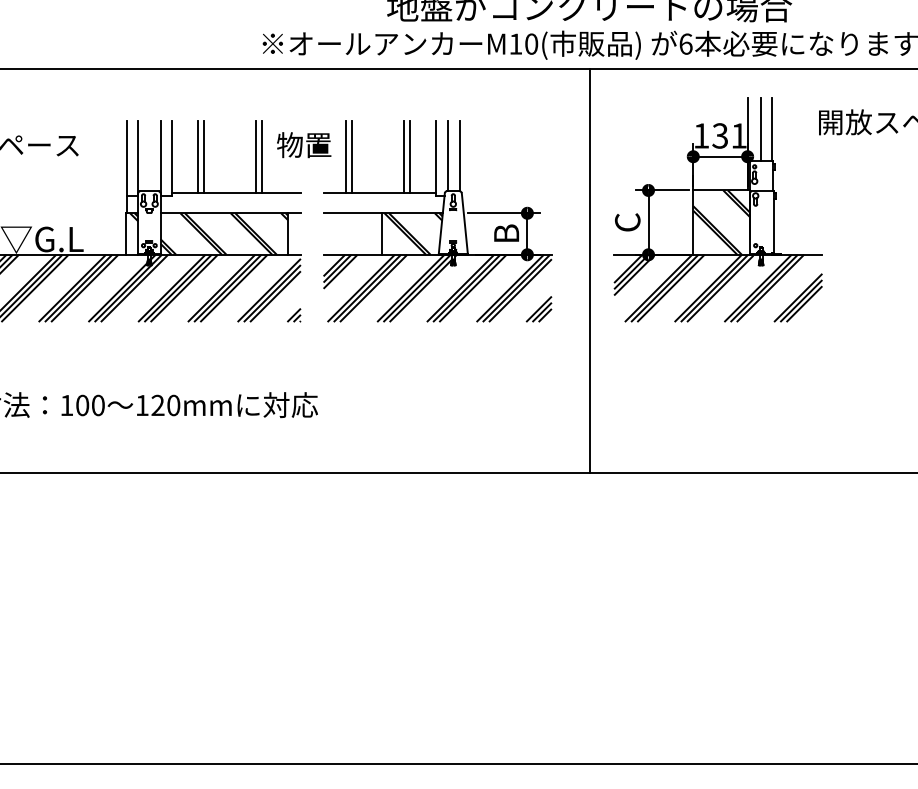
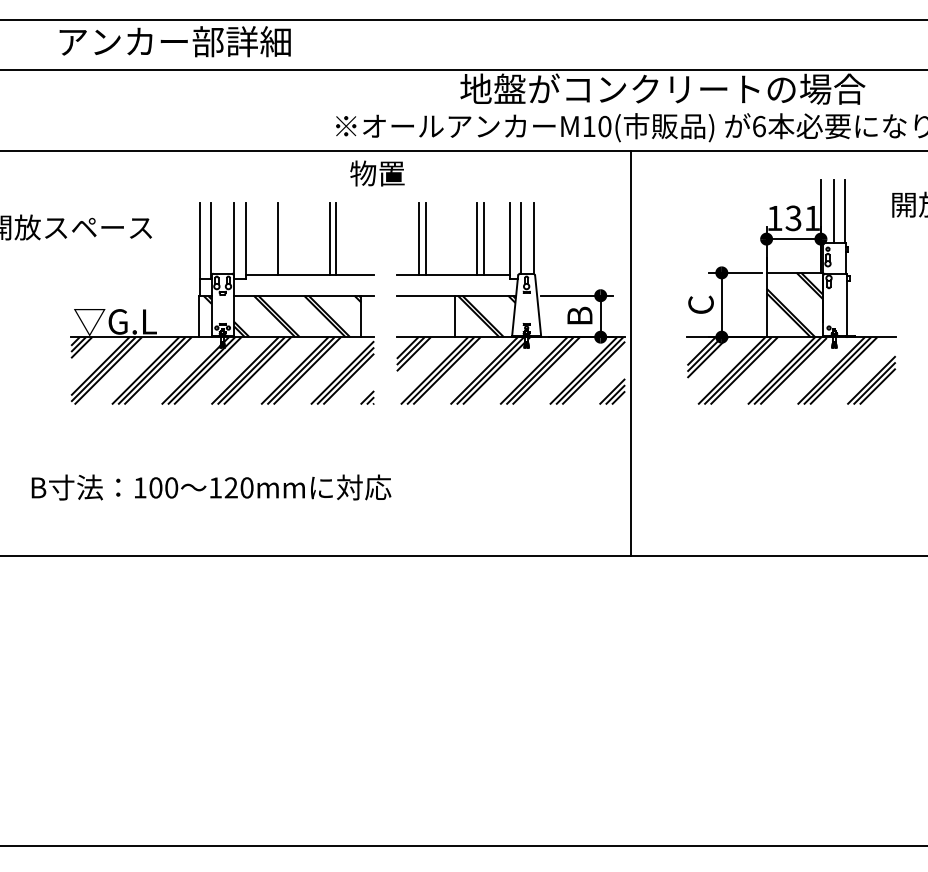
text: (304, 145) -> (377, 173), moved
line: (198, 156) -> (271, 238), removed
line: (589, 271) -> (630, 353), moved

